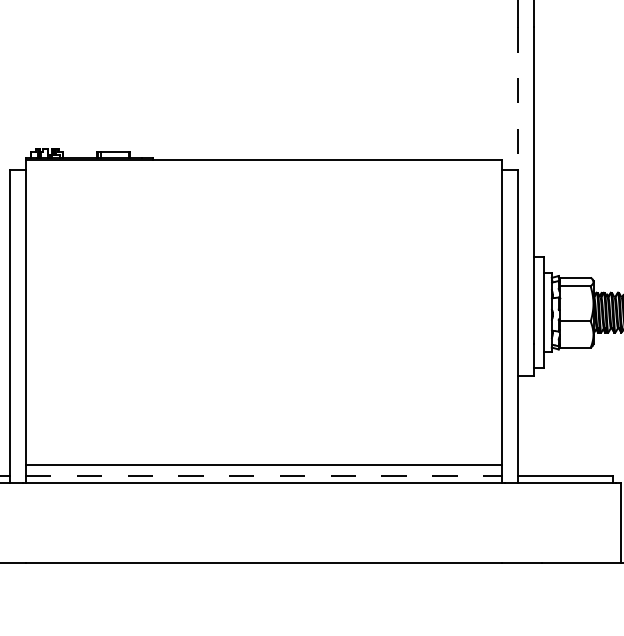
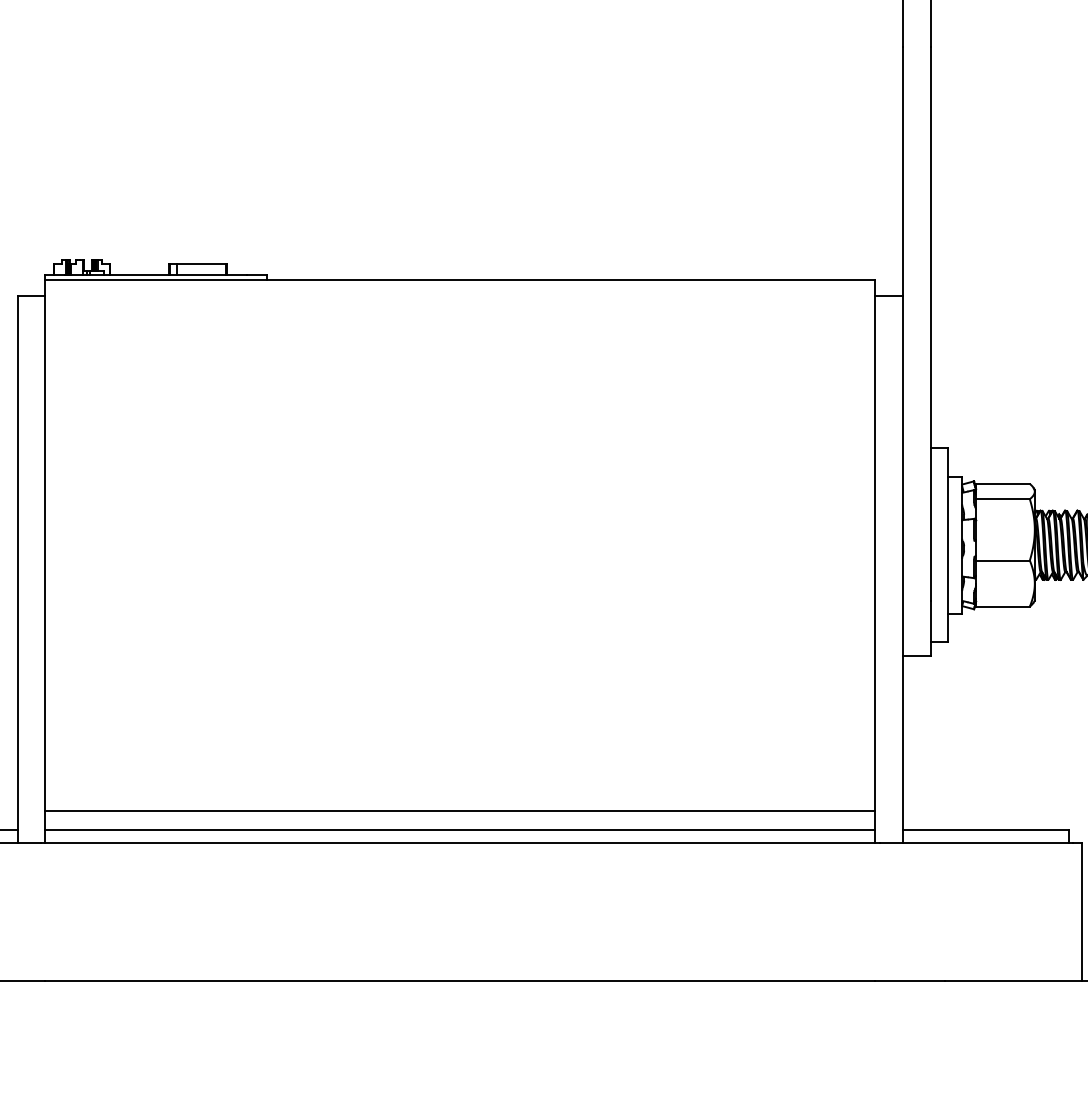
line: (517, 99) -> (902, 173), dashed -> solid
line: (263, 475) -> (459, 829), dashed -> solid

